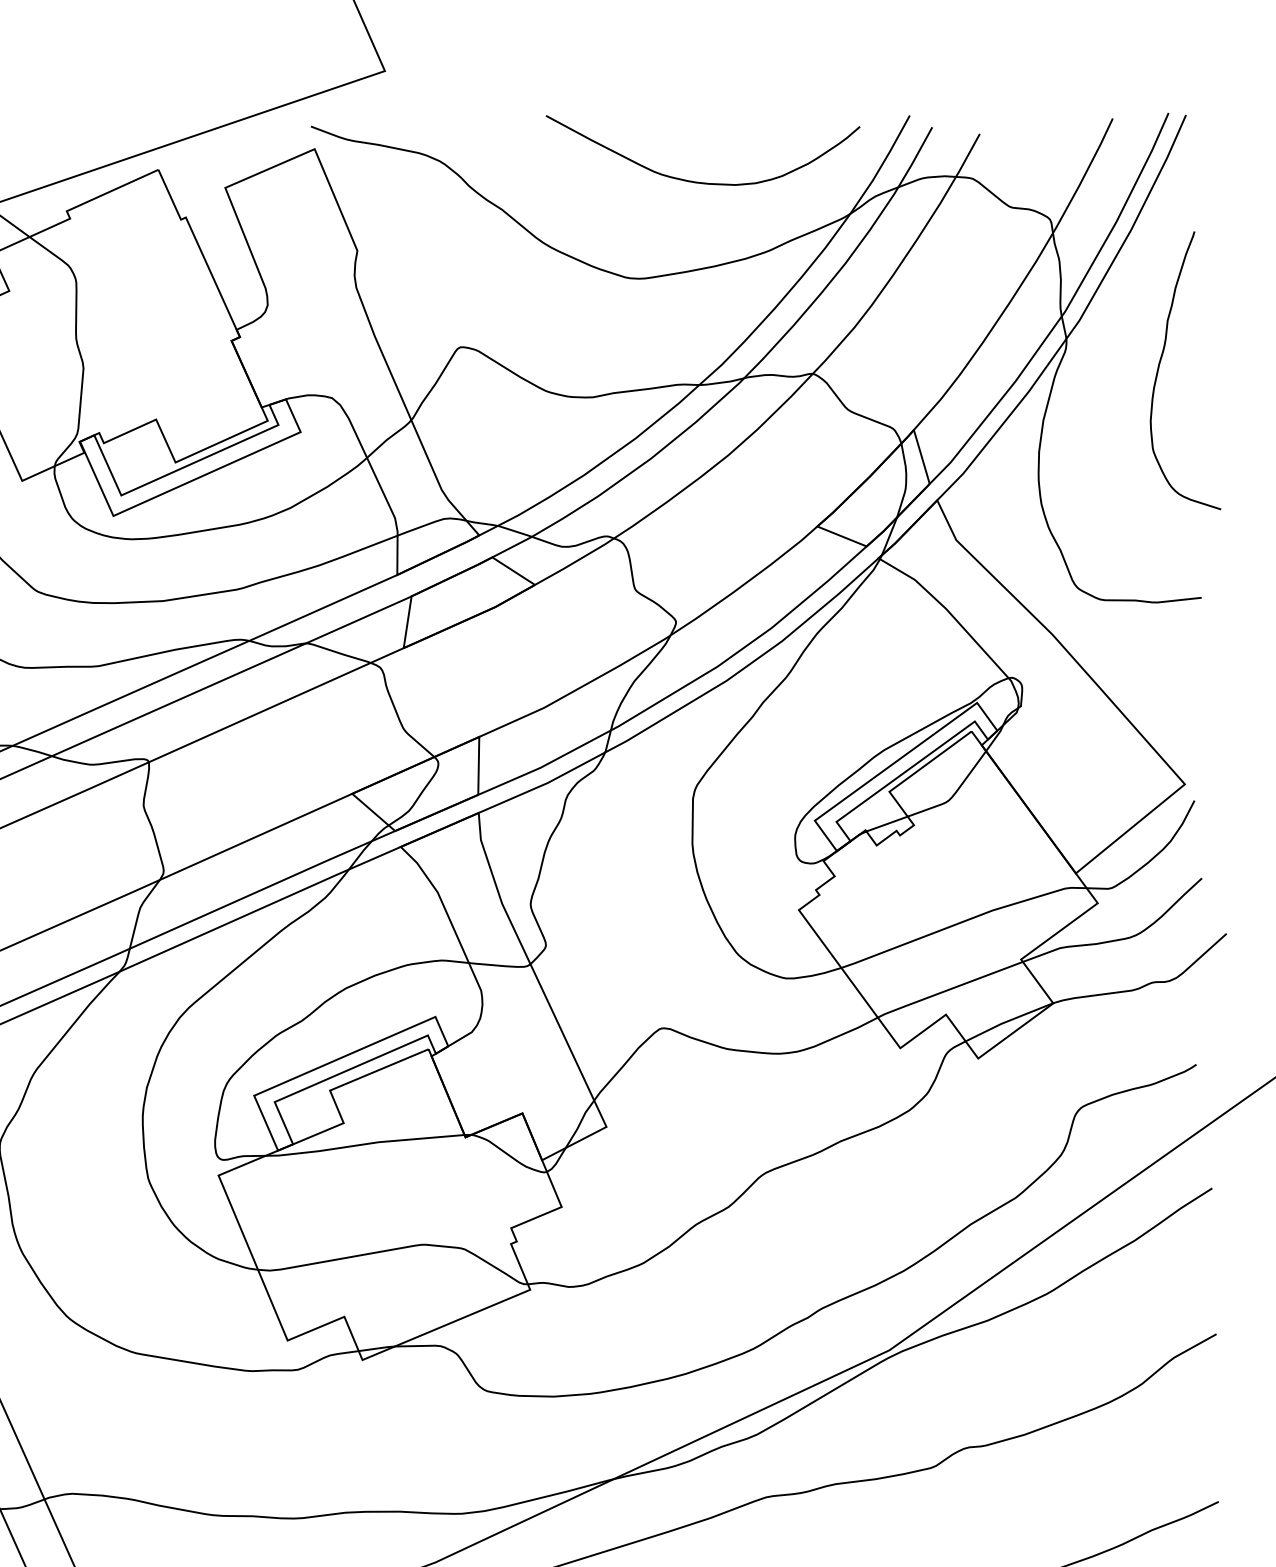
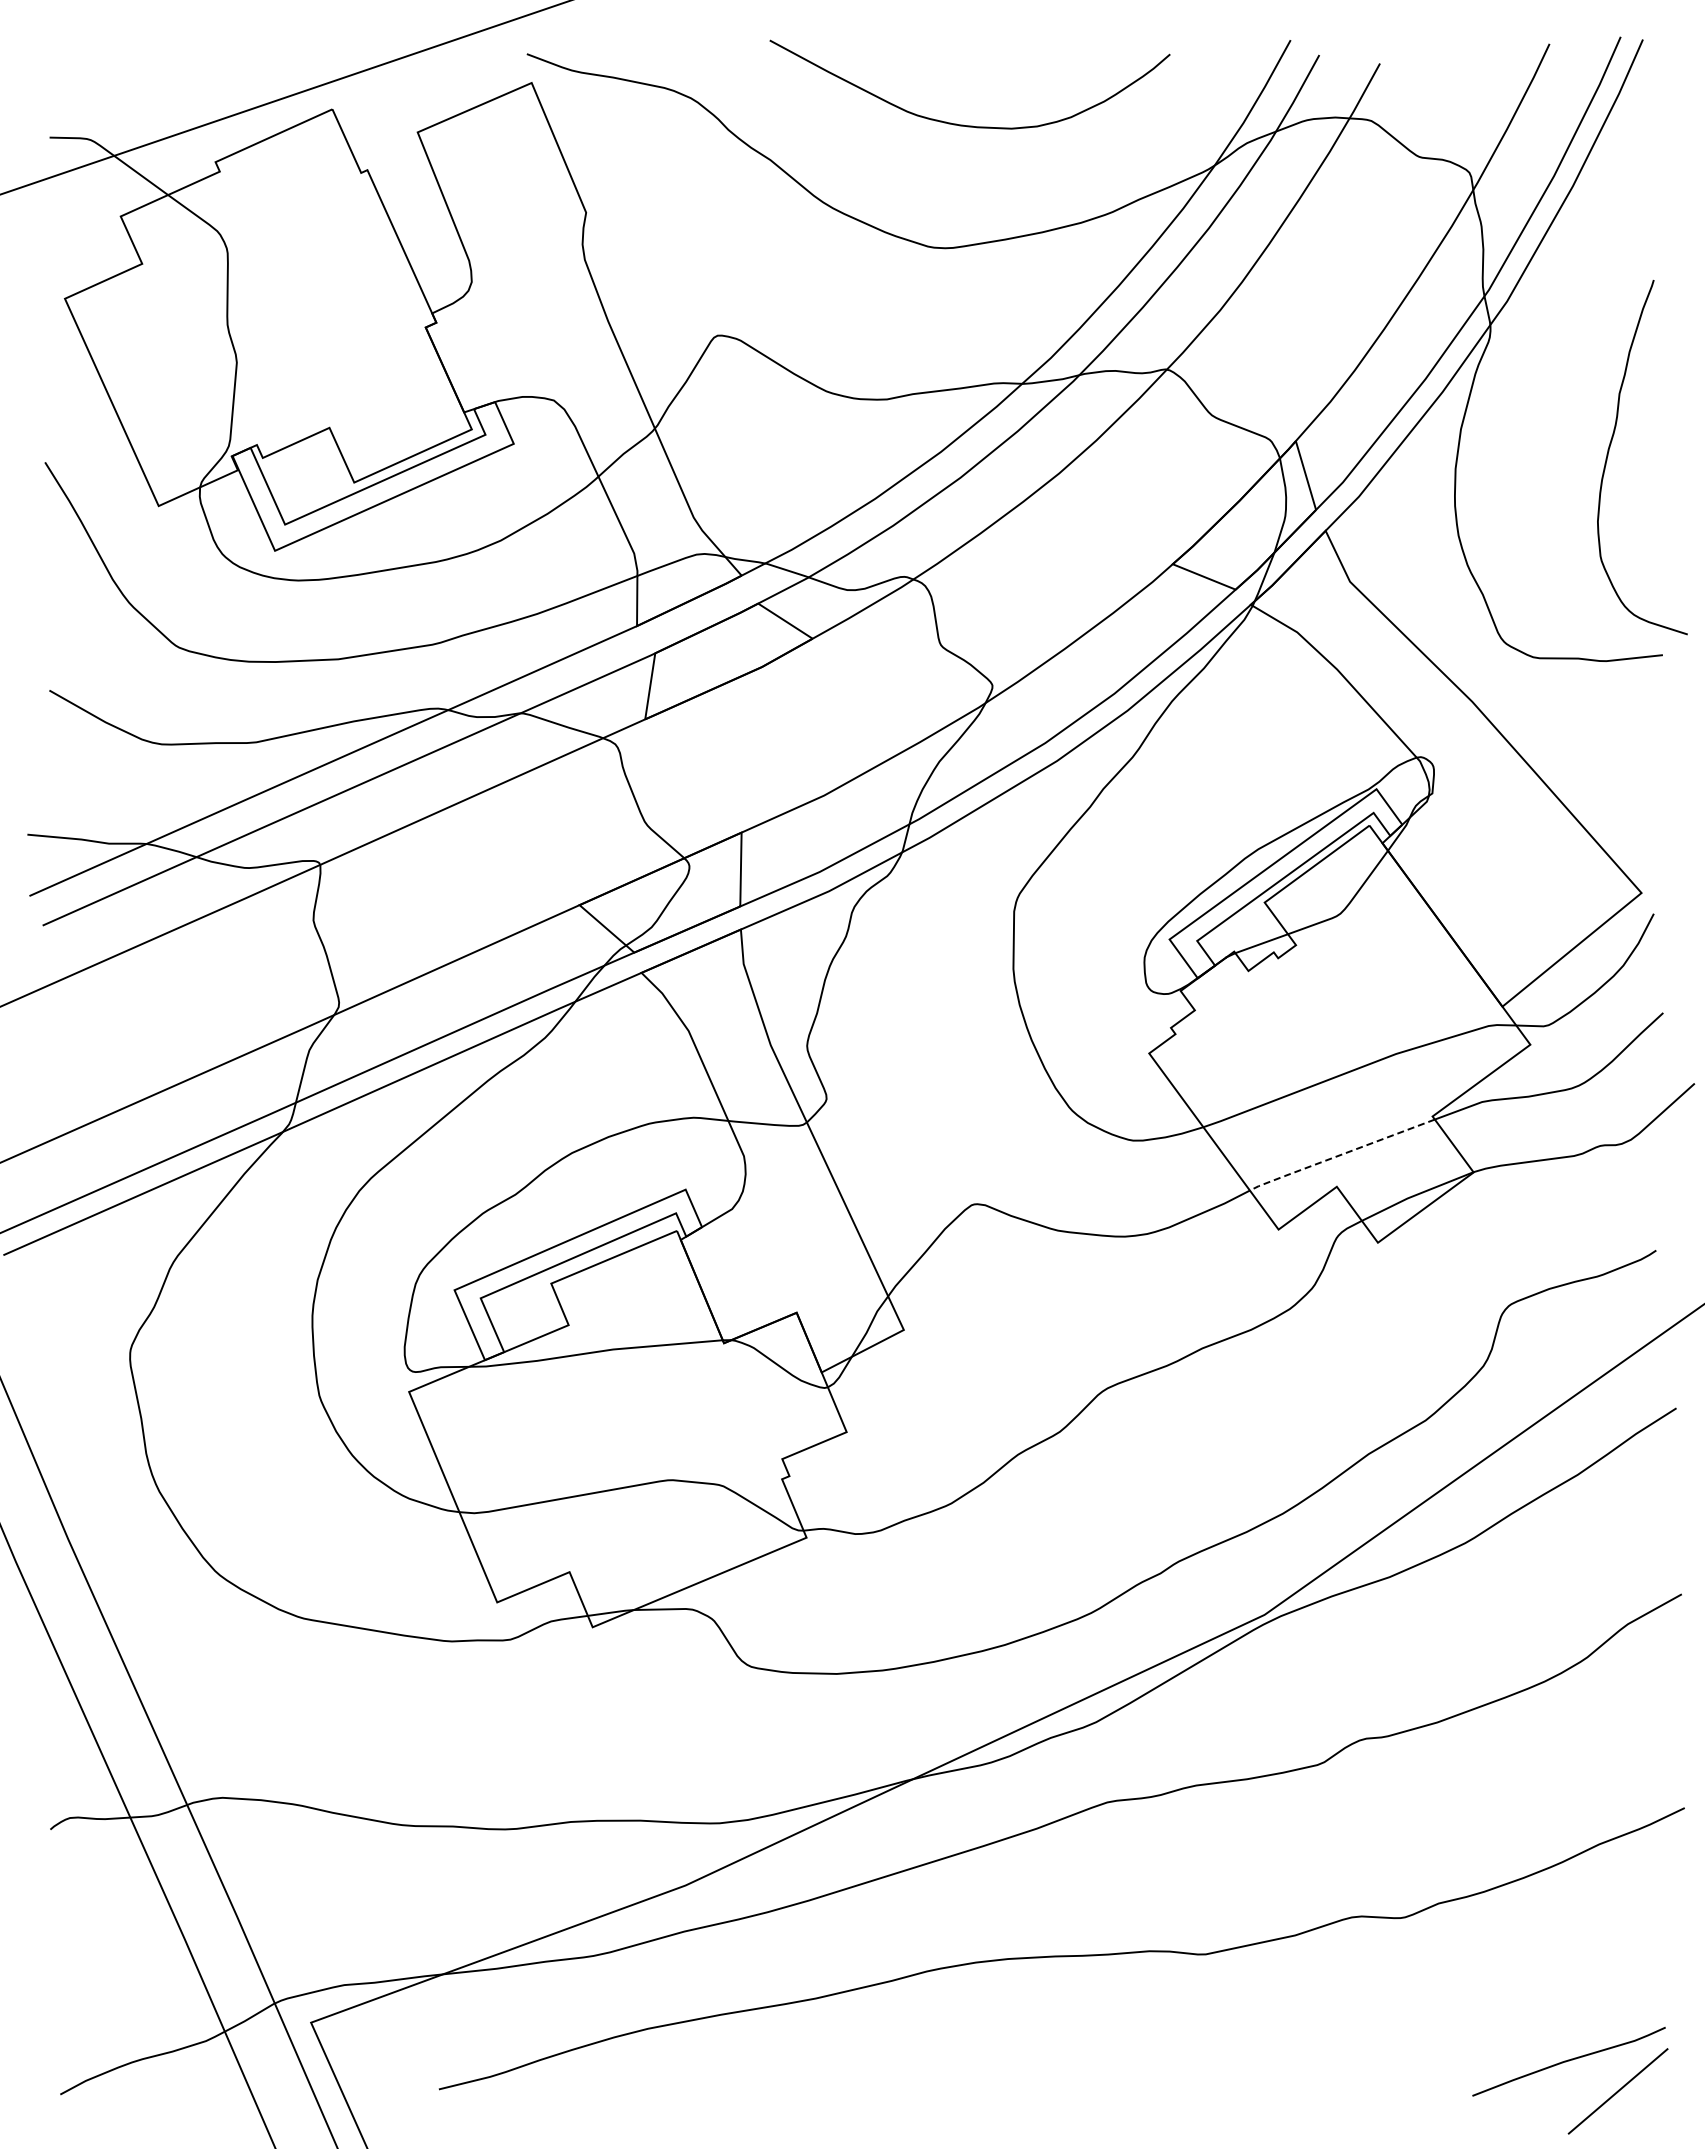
curve: (697, 181) -> (963, 124), moved
curve: (1160, 362) -> (1610, 447), moved
line: (948, 990) -> (1340, 1155), solid -> dashed

